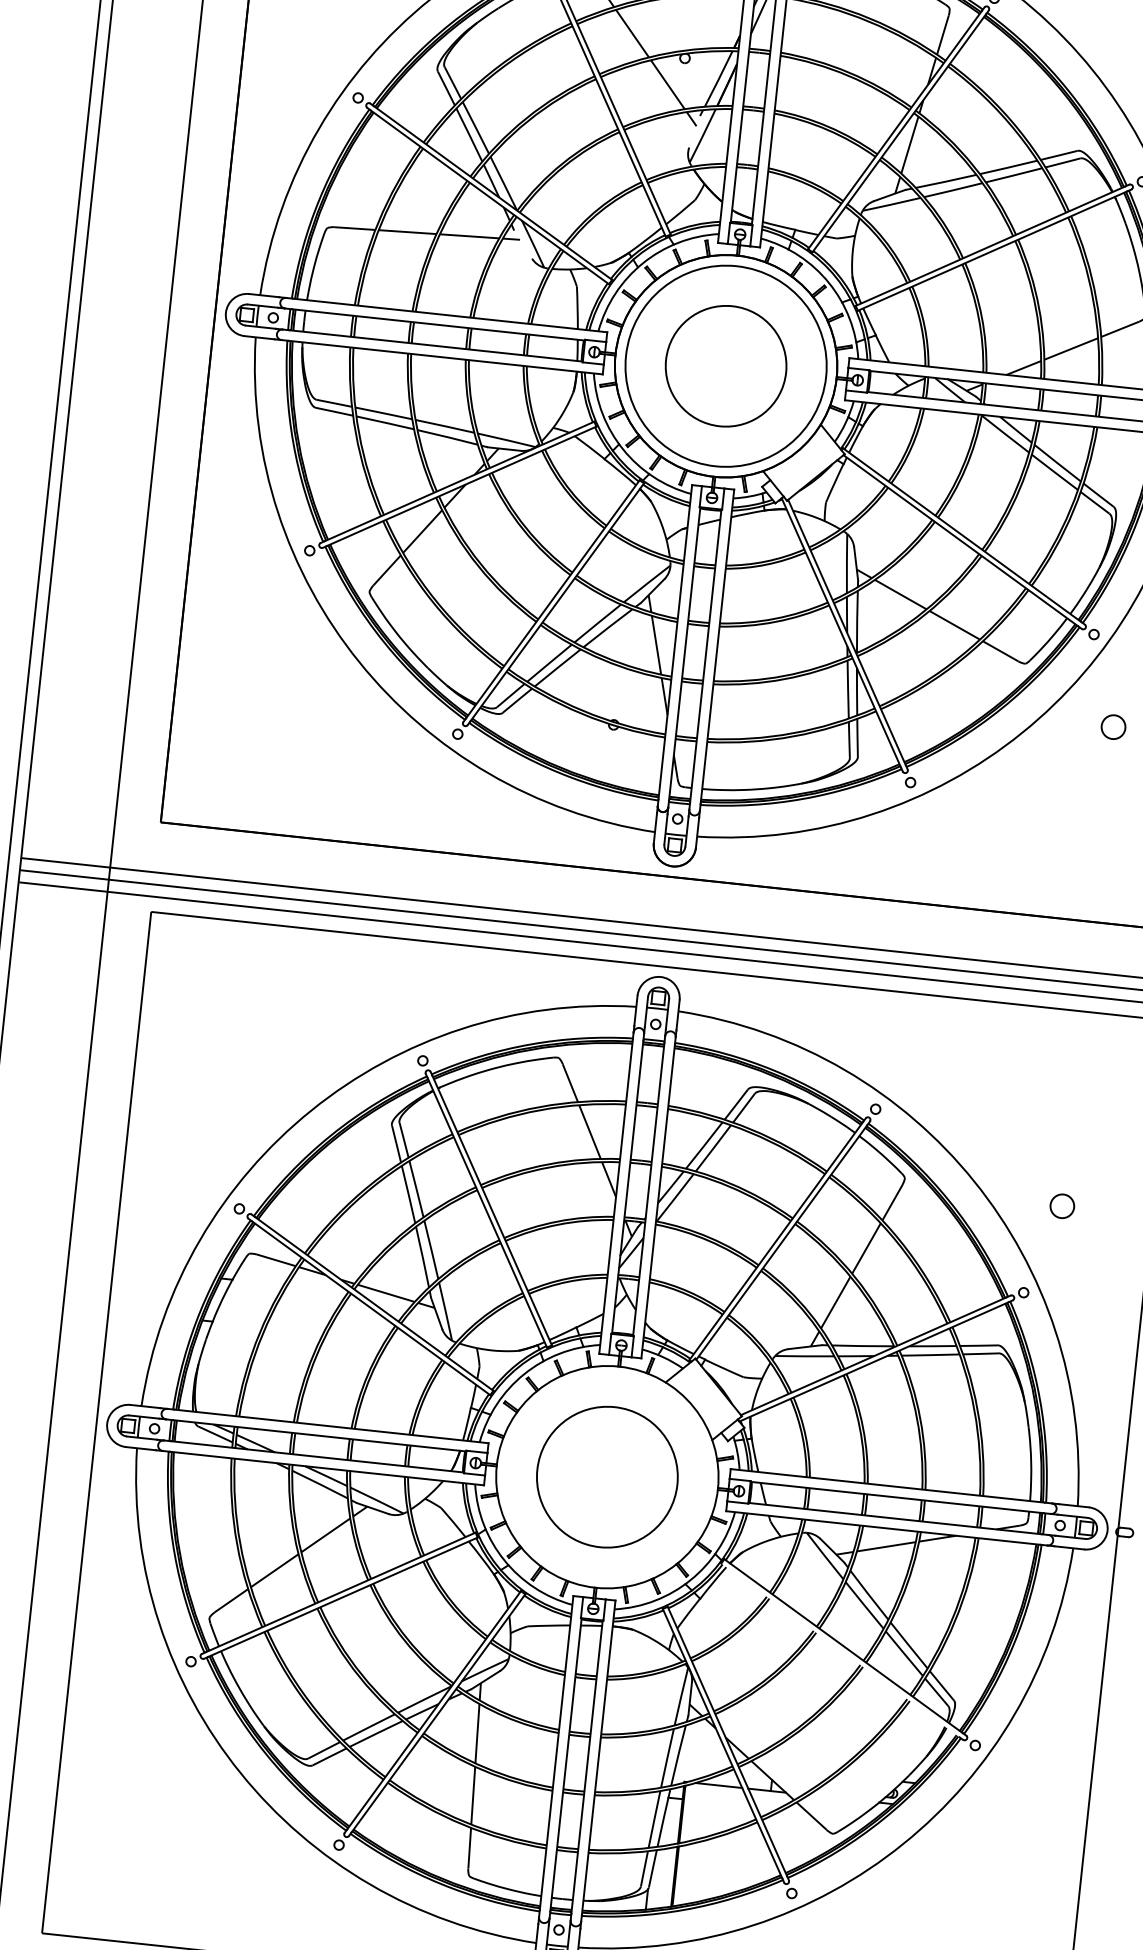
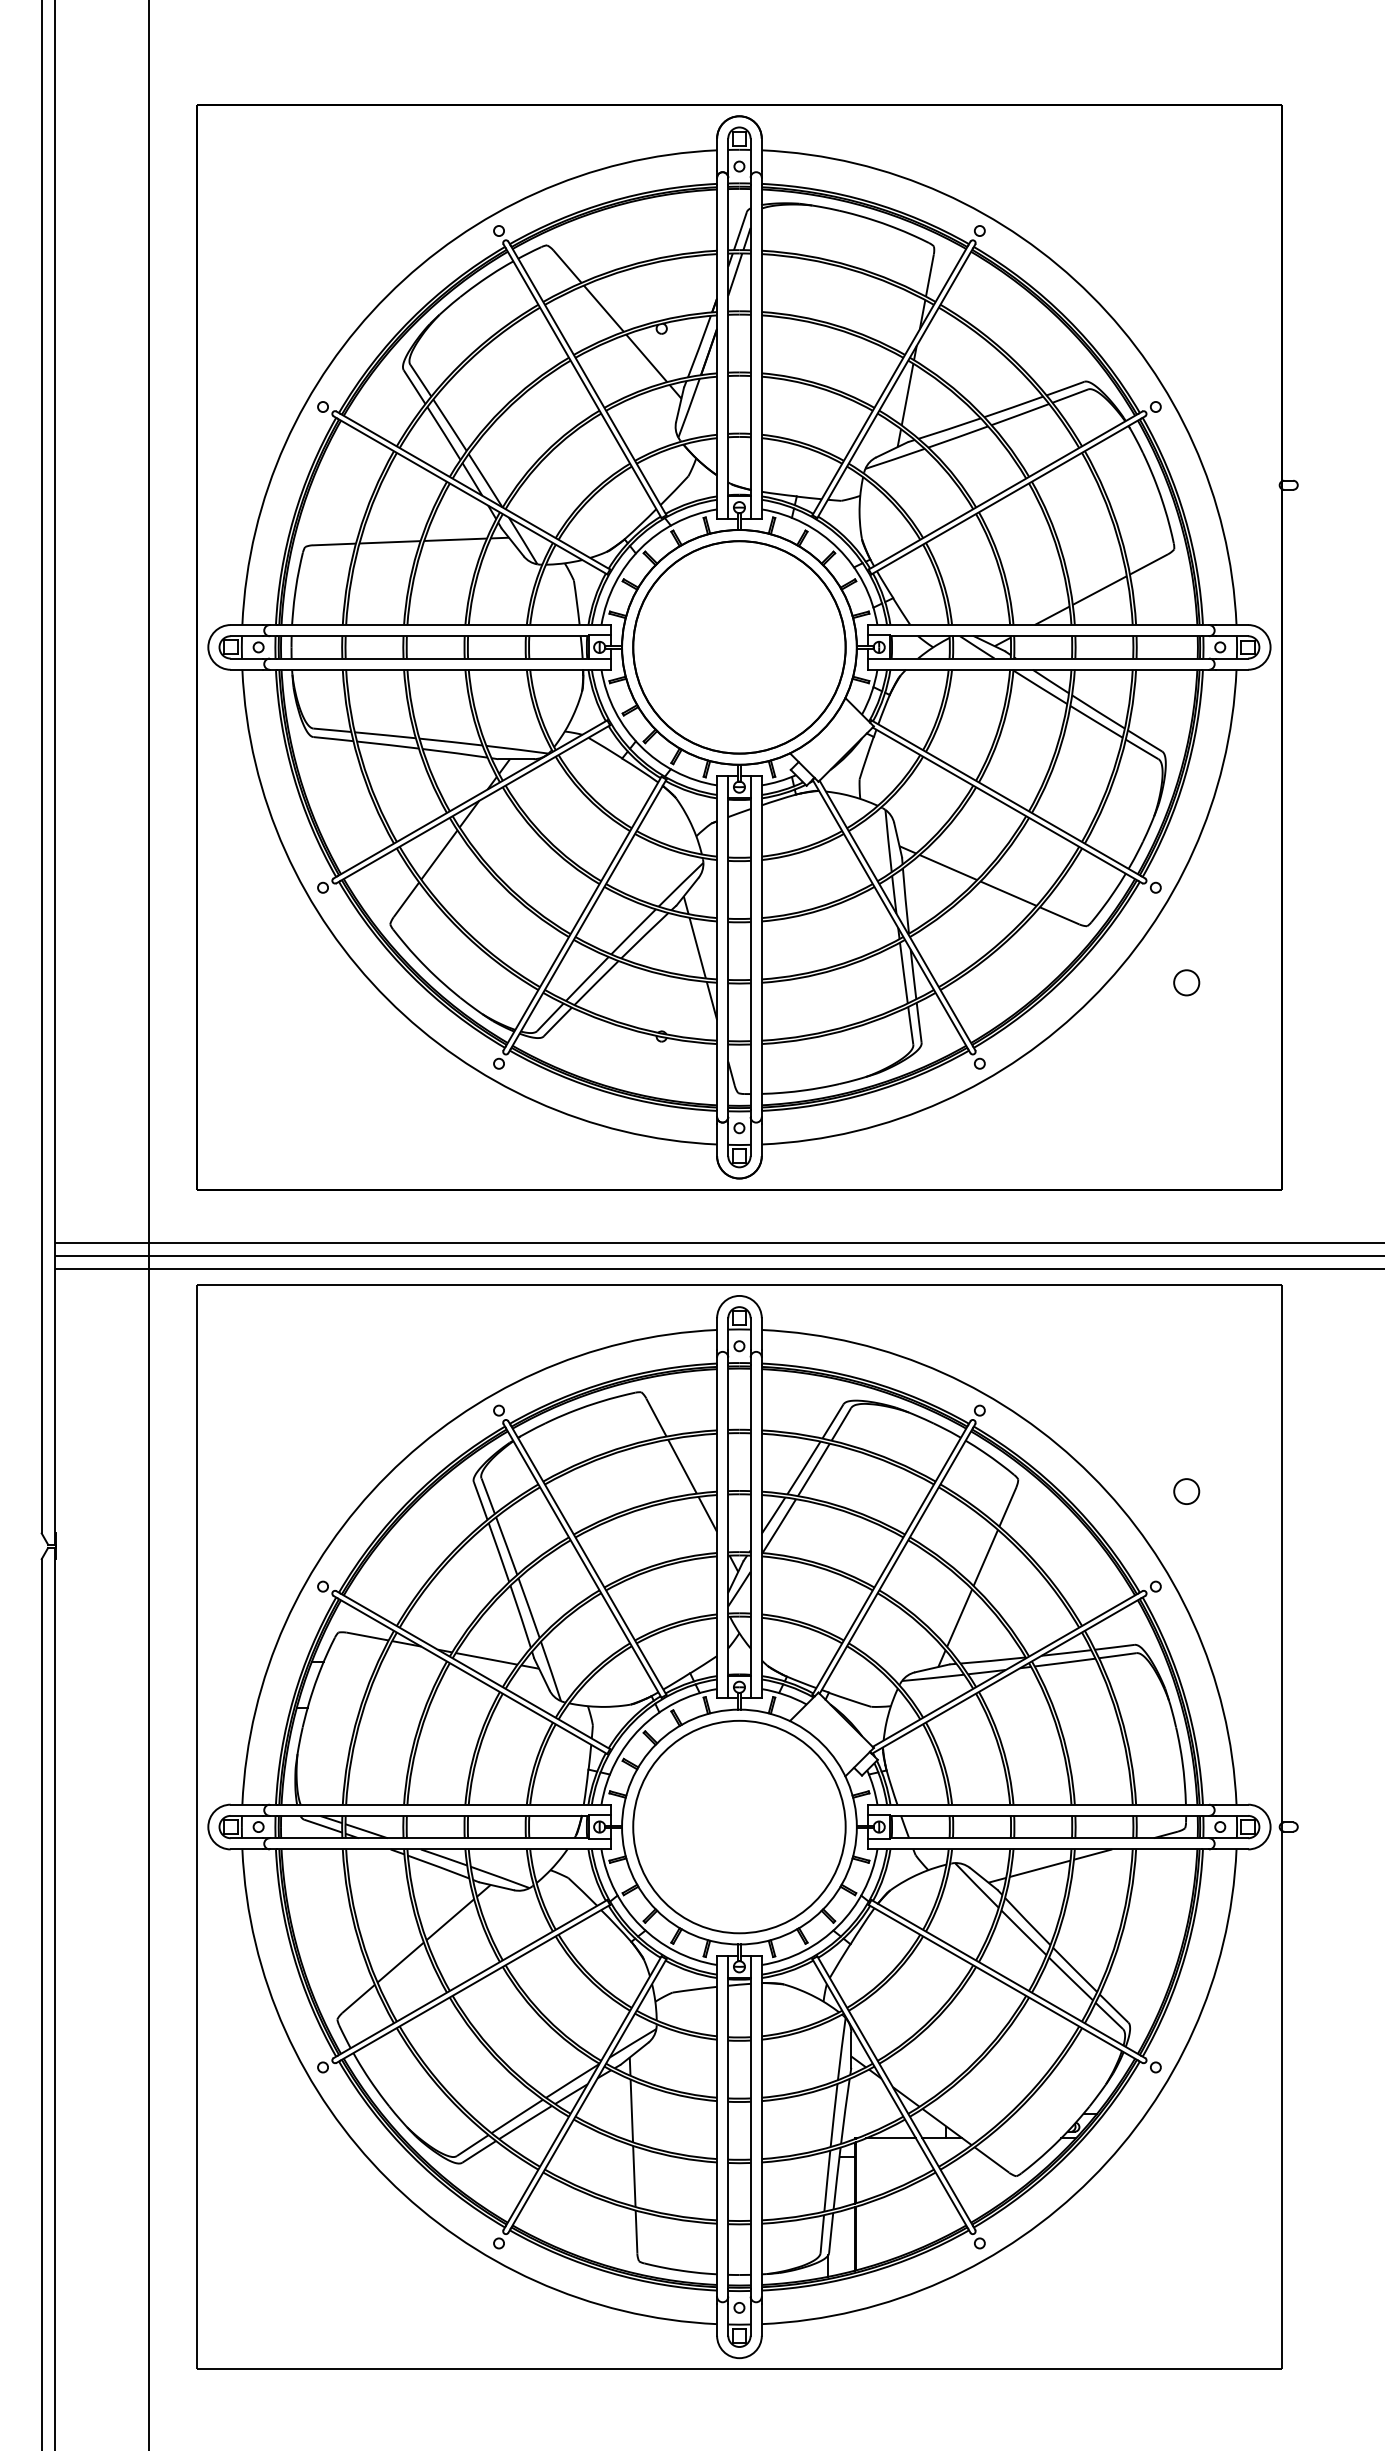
line: (695, 131) -> (680, 404), added
line: (522, 244) -> (512, 542), added
circle: (726, 366) -> (739, 647), size x1.67
circle: (607, 1476) -> (739, 1826), size x1.43
line: (840, 1650) -> (1003, 1982), added

